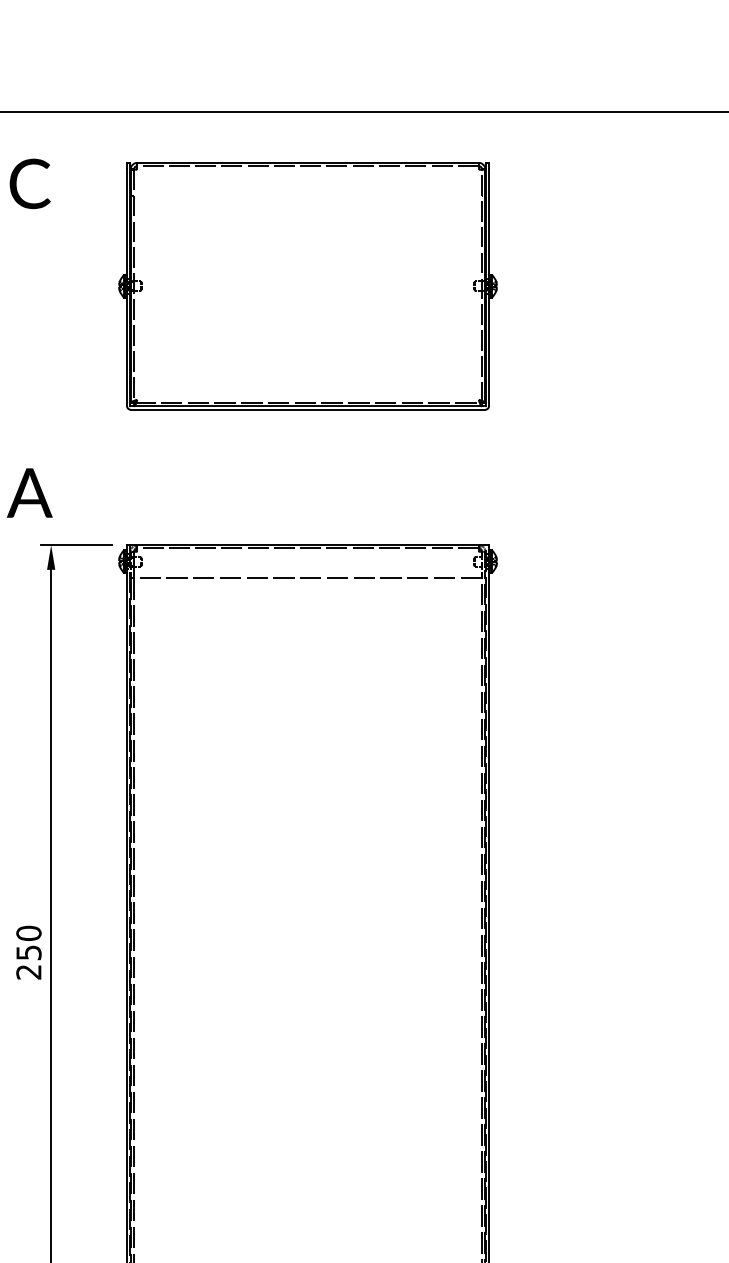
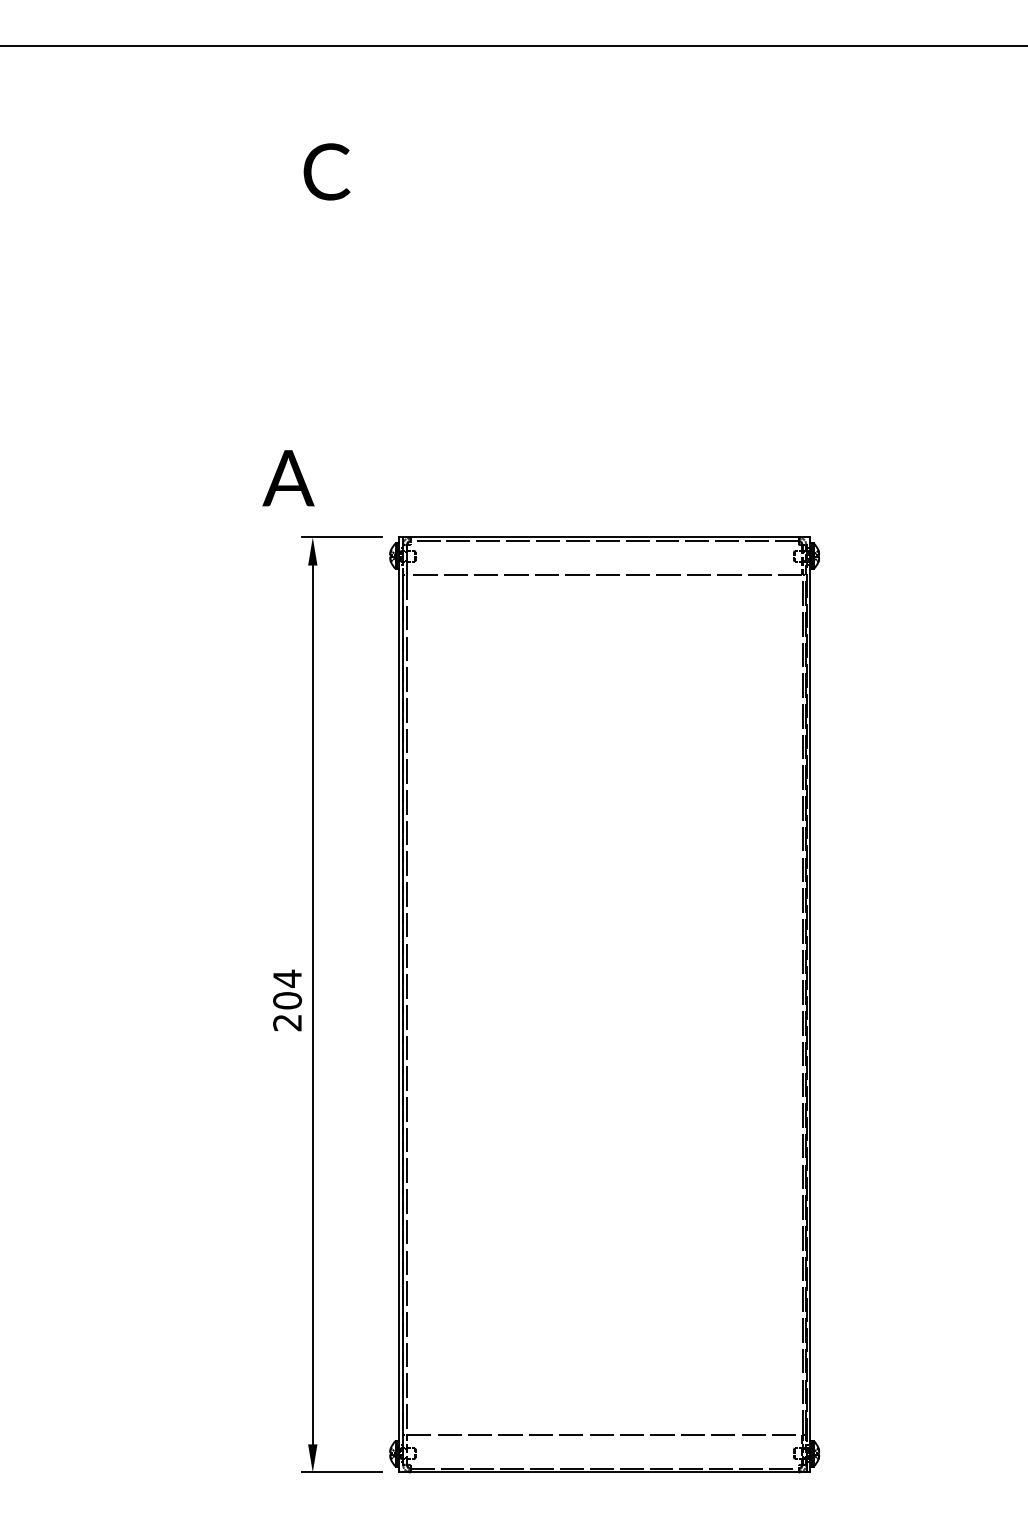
text: (29, 183) -> (326, 171), moved
part: (307, 286) -> (604, 243), removed
text: (28, 942) -> (287, 989), 250 -> 204

